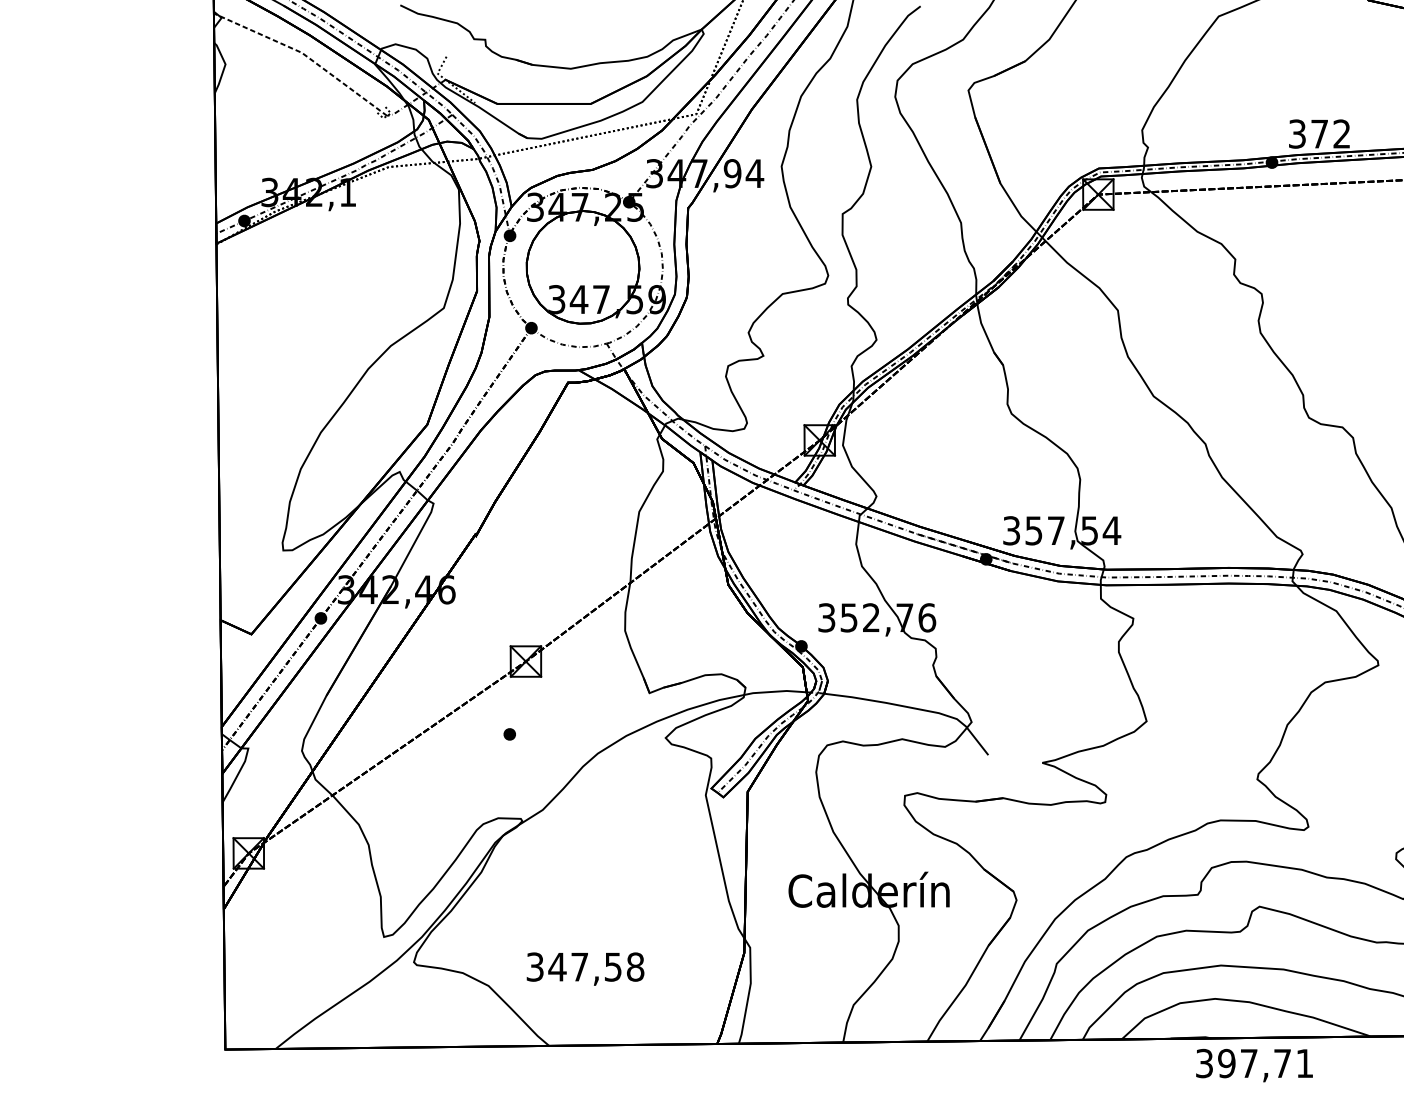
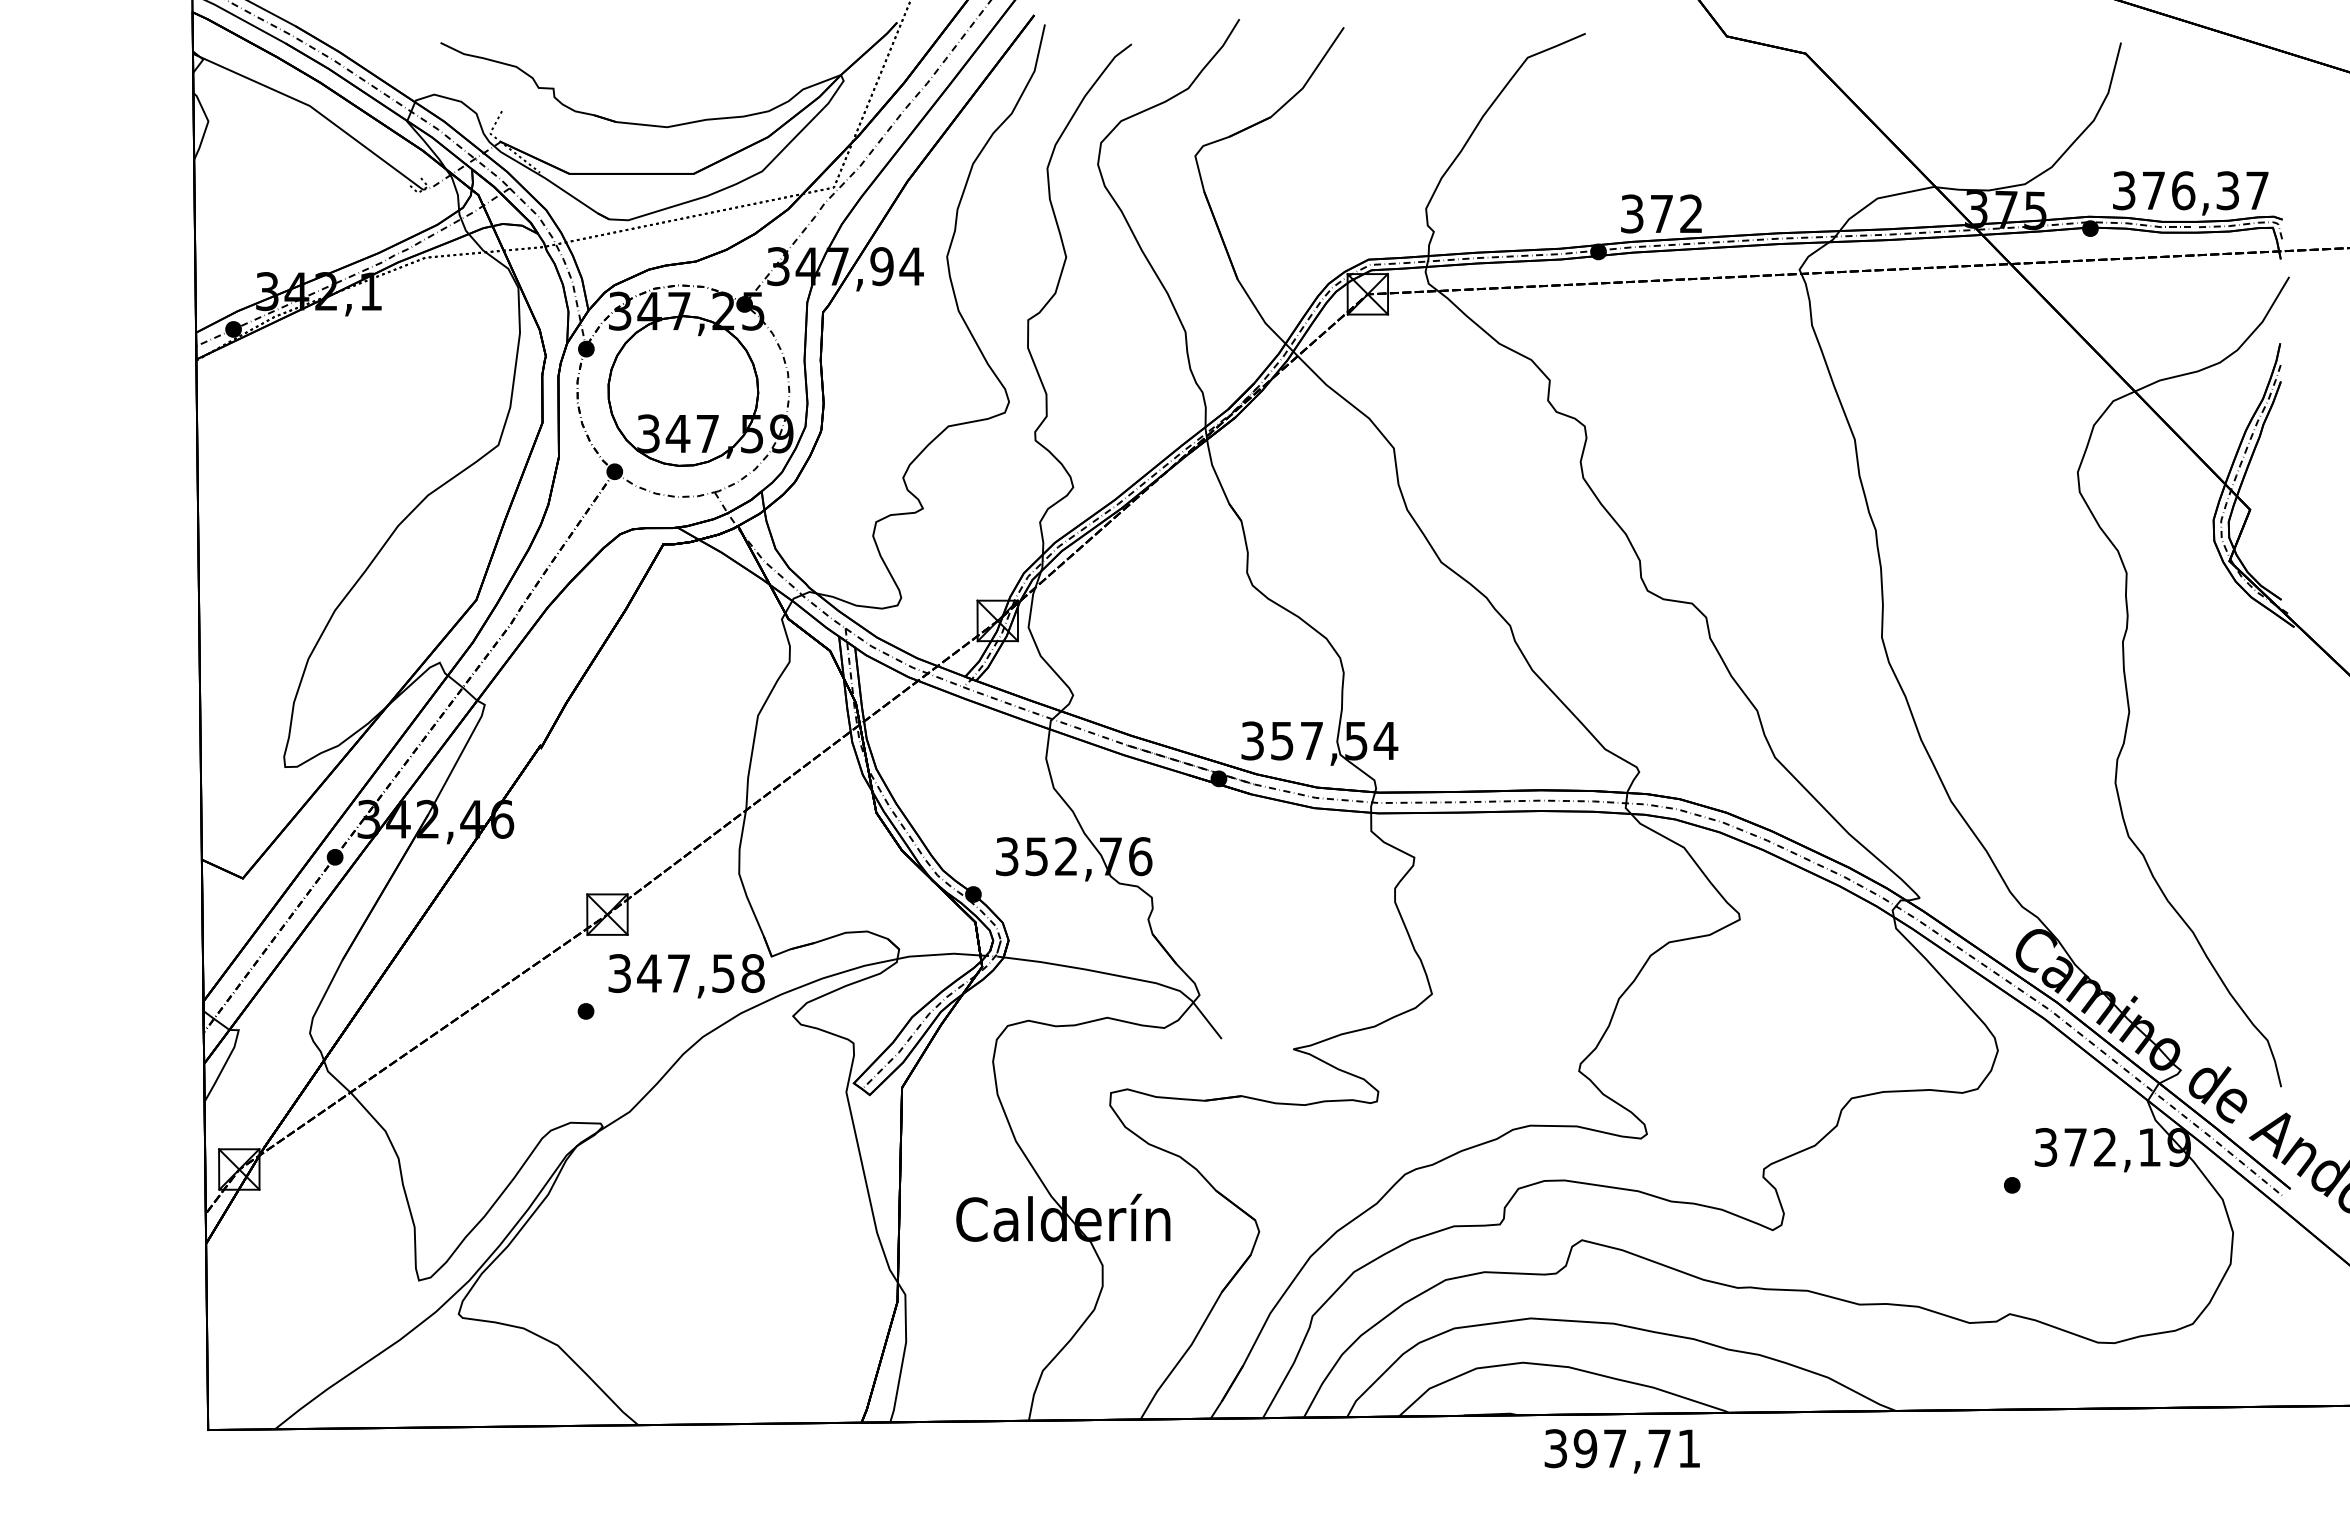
line: (304, 54) -> (313, 108), dashed -> solid
text: (585, 969) -> (686, 976), moved
text: (1253, 1065) -> (1621, 1451), moved

